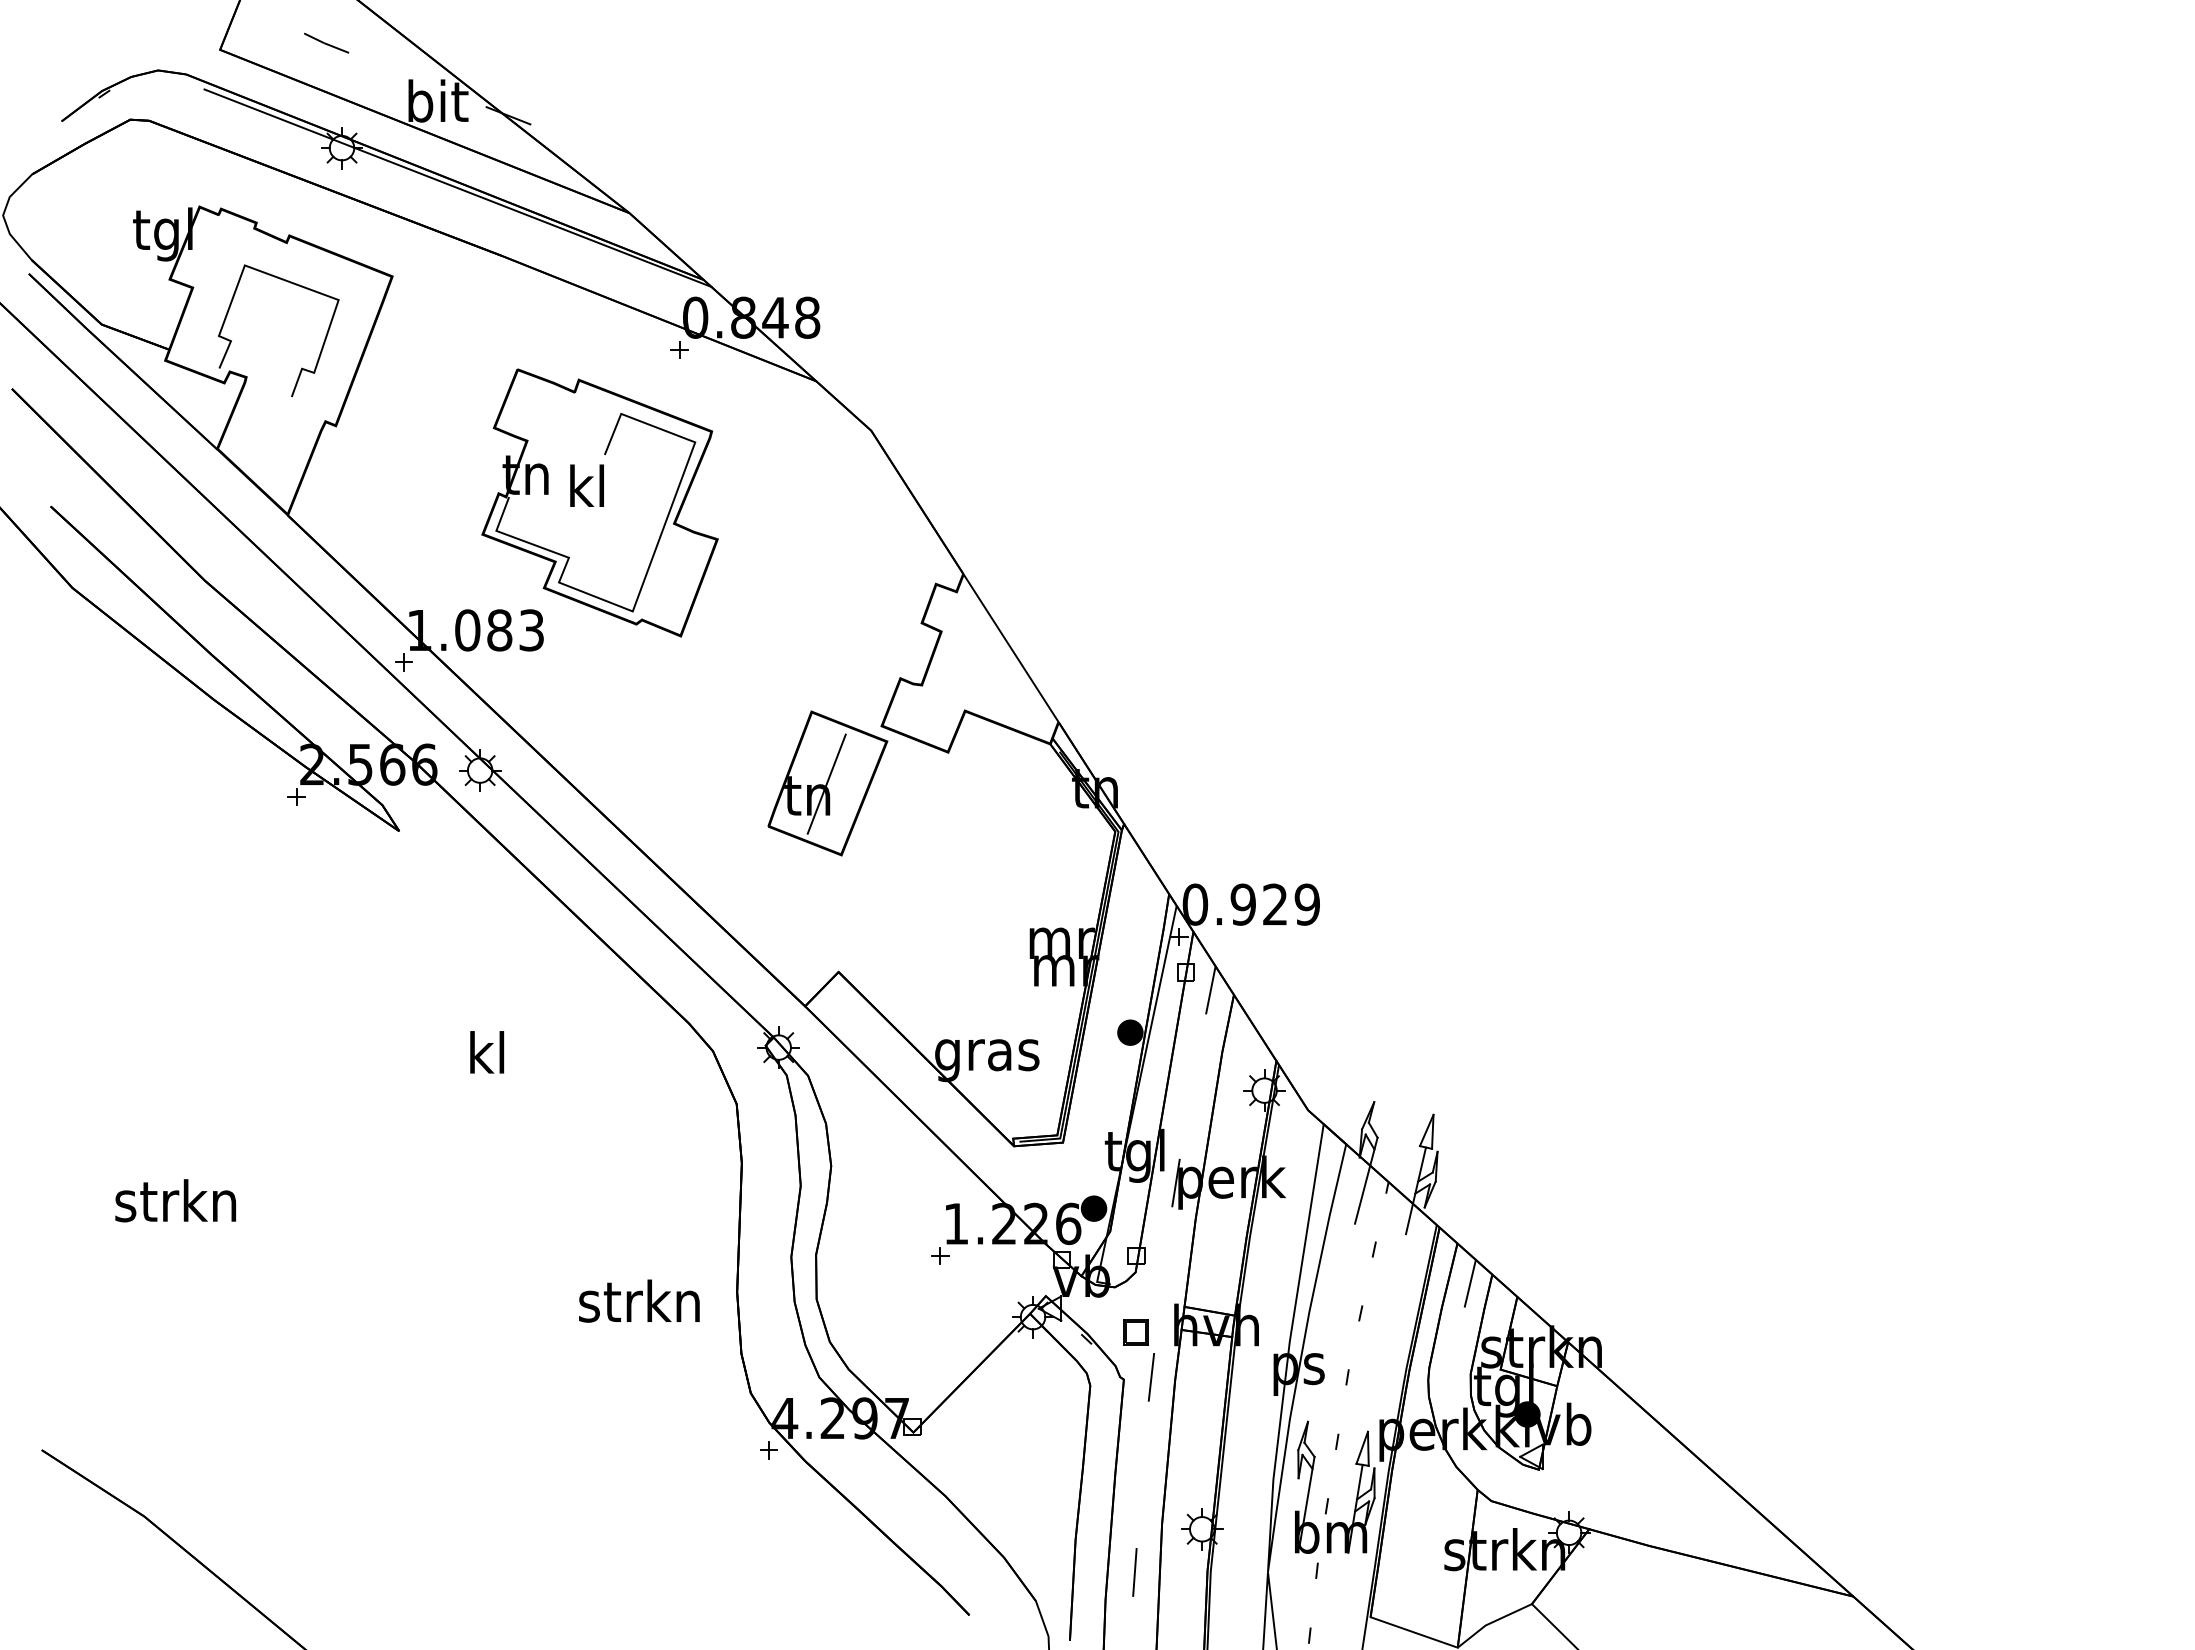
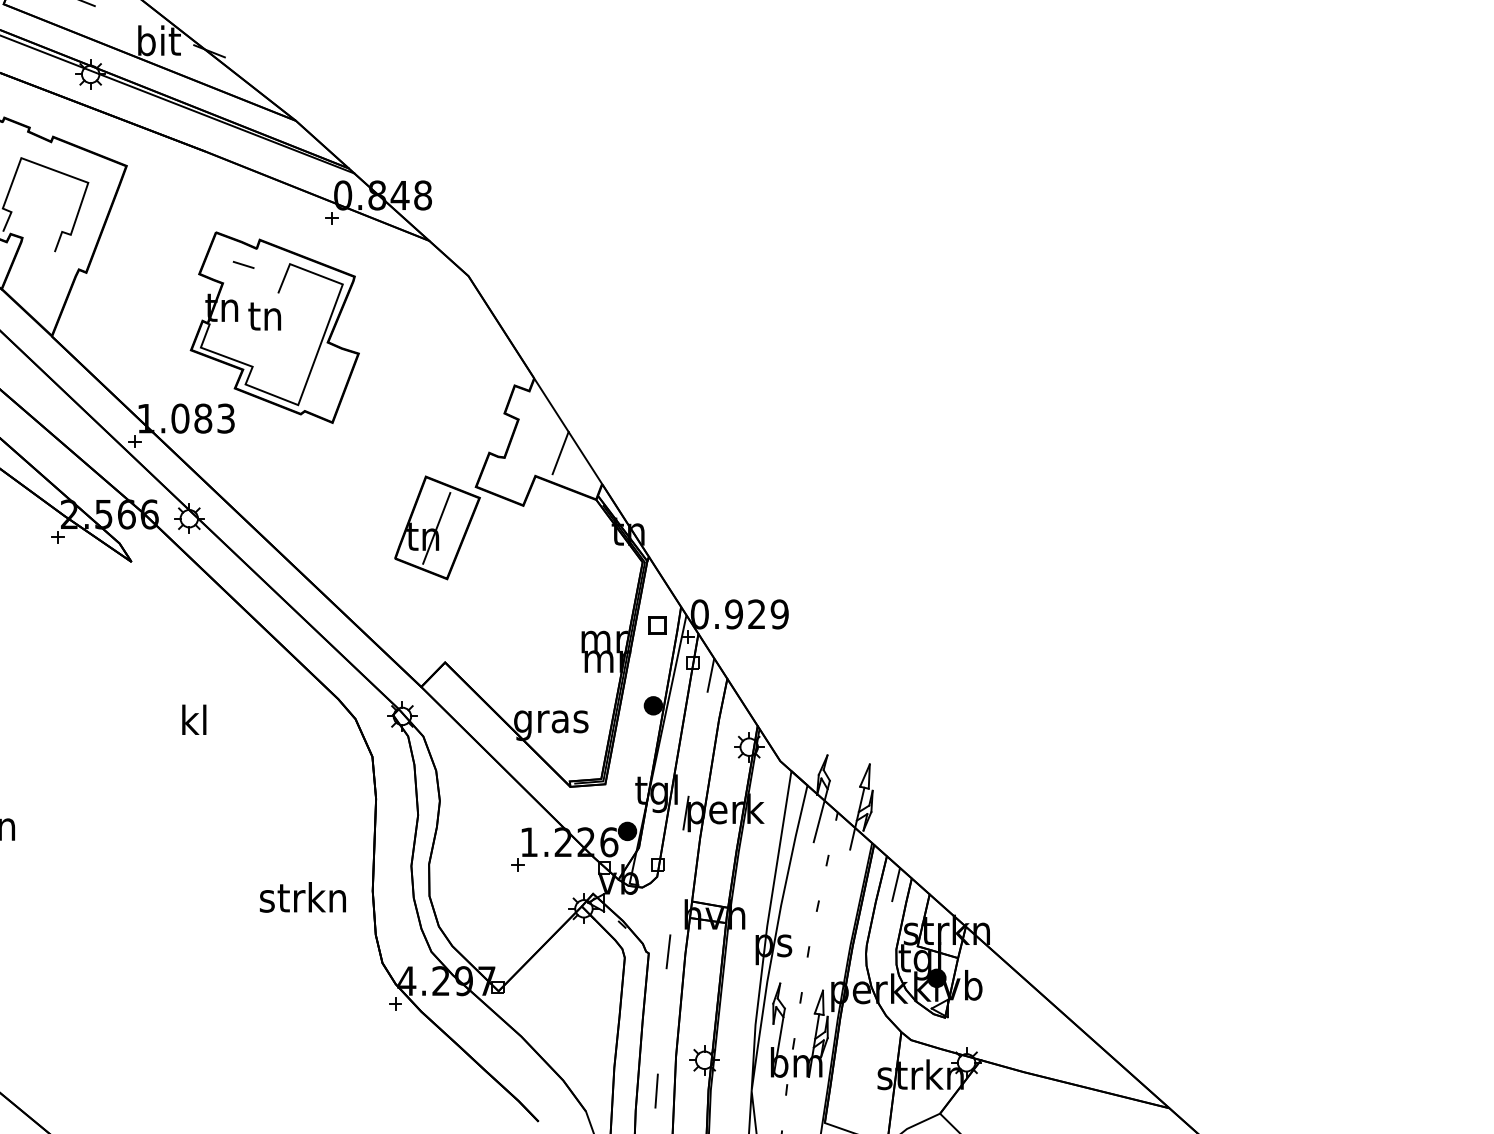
line: (556, 414) -> (243, 264), added
text: (585, 485) -> (264, 315), kl -> tn
line: (1000, 678) -> (560, 452), added
part: (1135, 1332) -> (657, 625), moved

